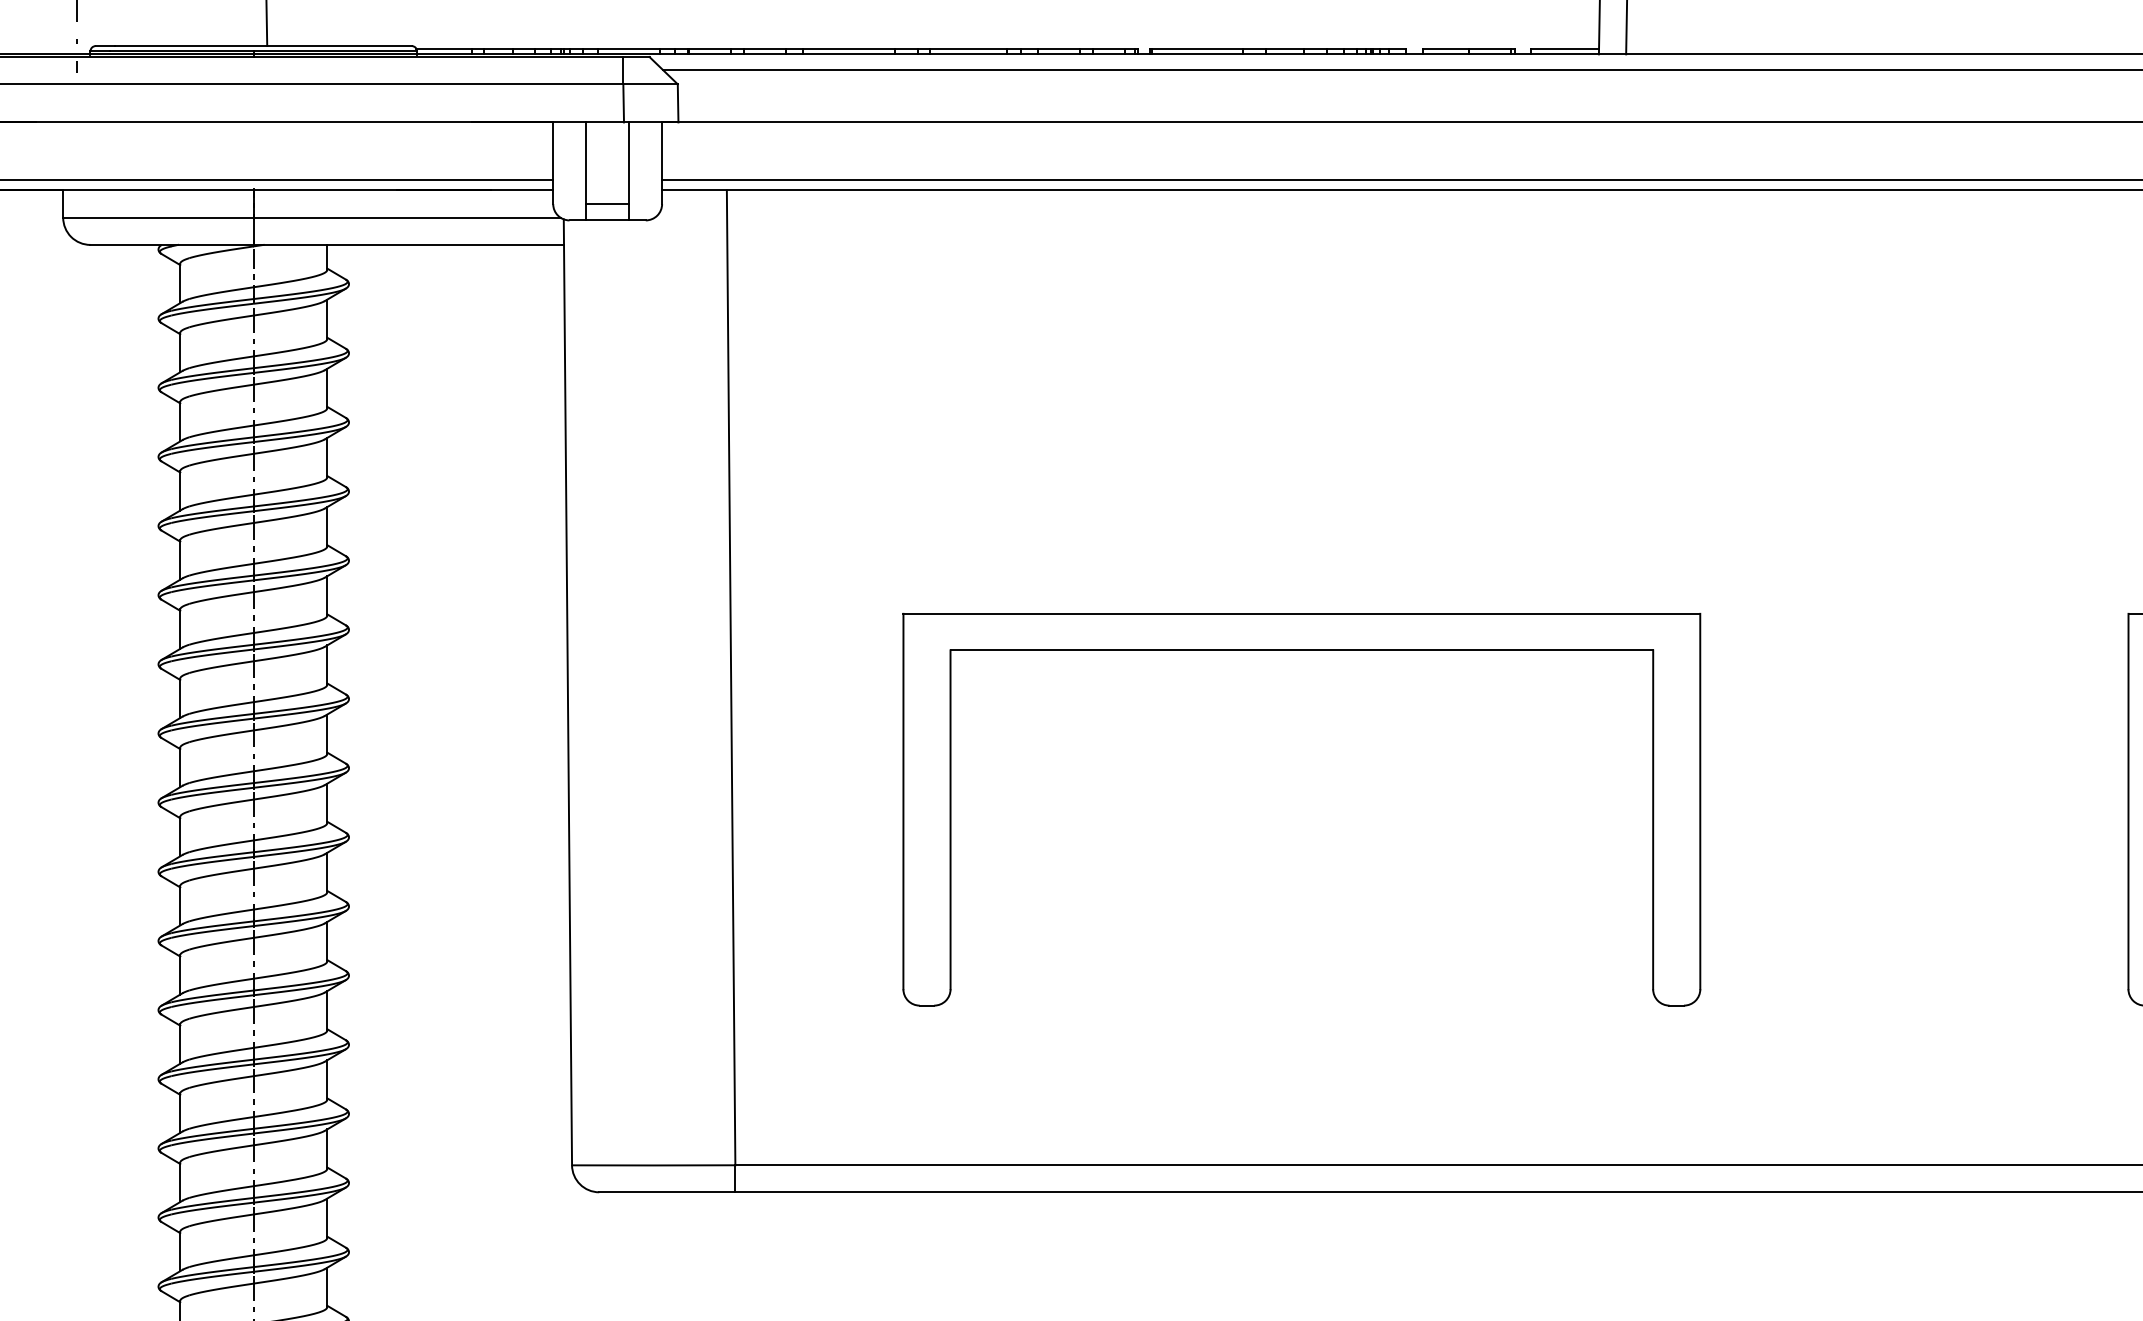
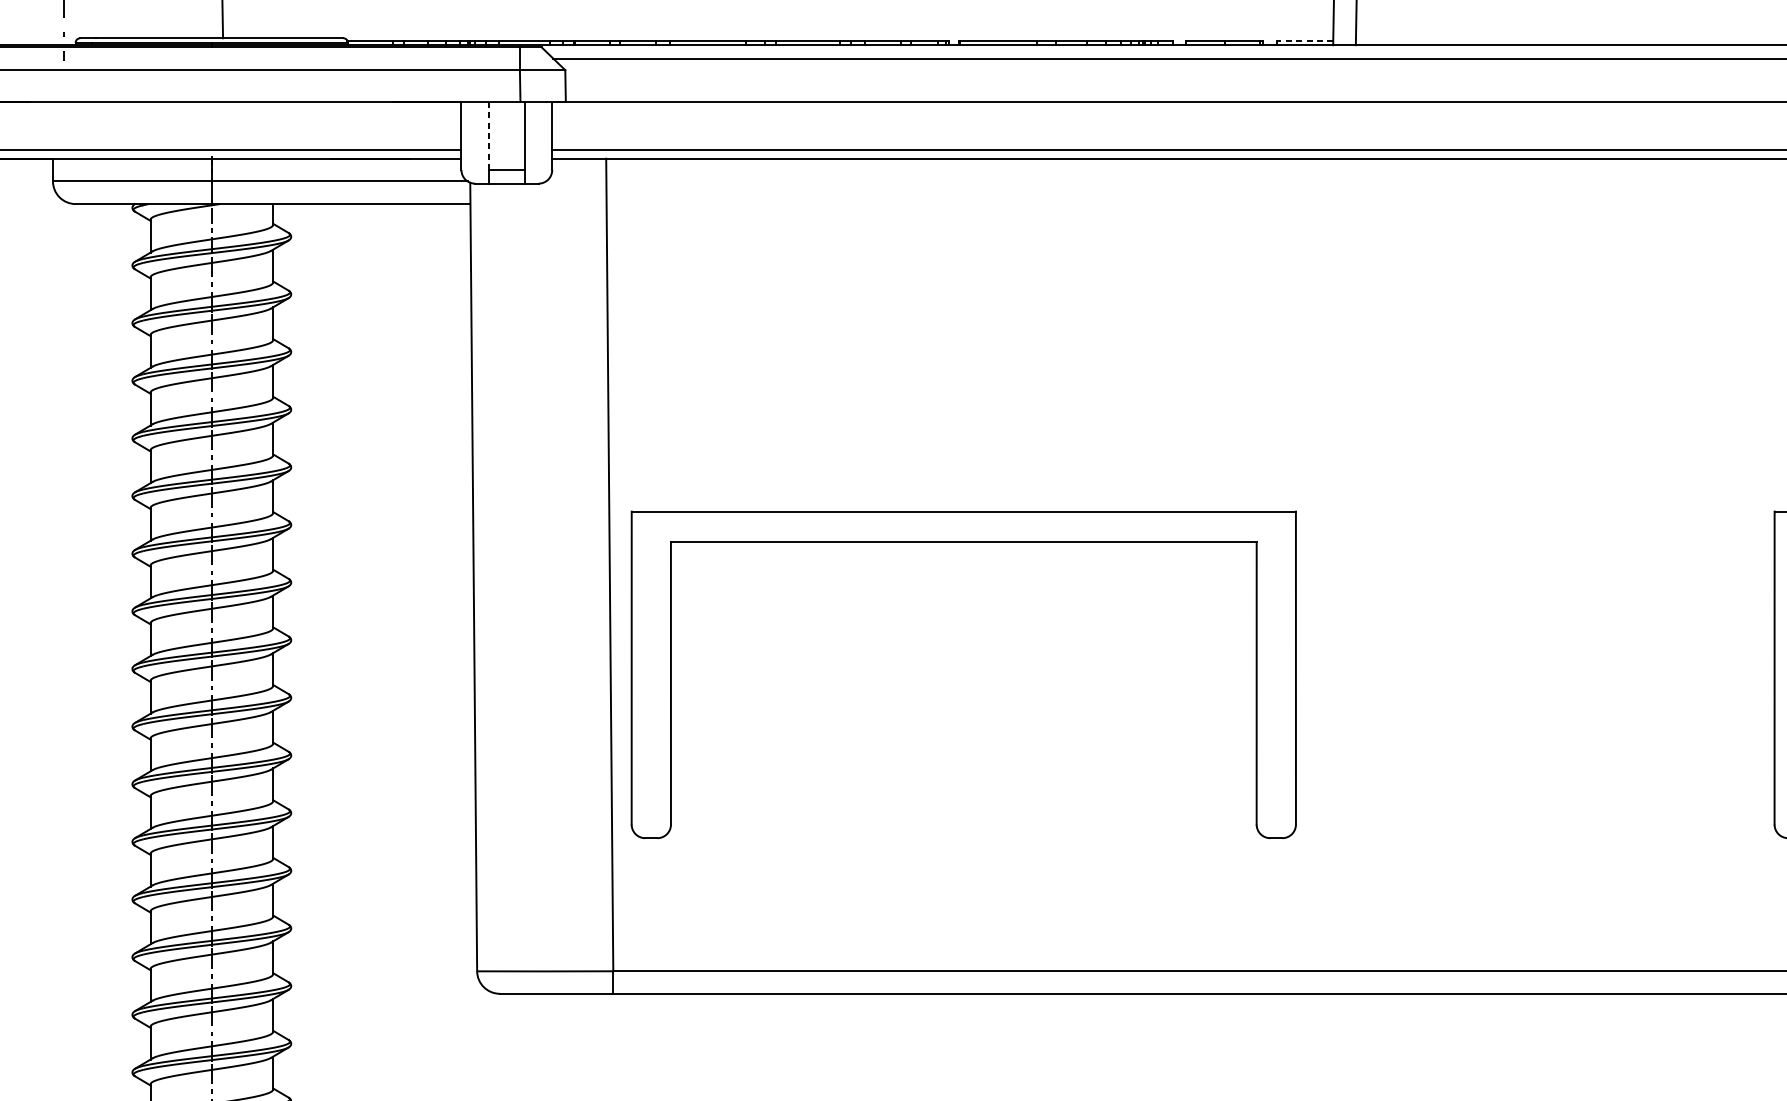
line: (1565, 48) -> (1305, 40), solid -> dashed
line: (585, 163) -> (488, 136), solid -> dashed
part: (1301, 650) -> (963, 542), moved

